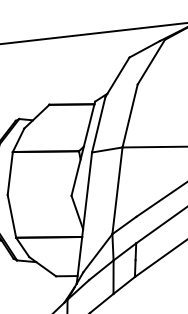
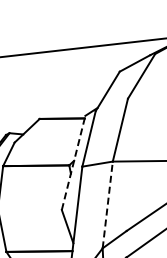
line: (83, 148) -> (73, 162), solid -> dashed
line: (117, 190) -> (107, 204), solid -> dashed

